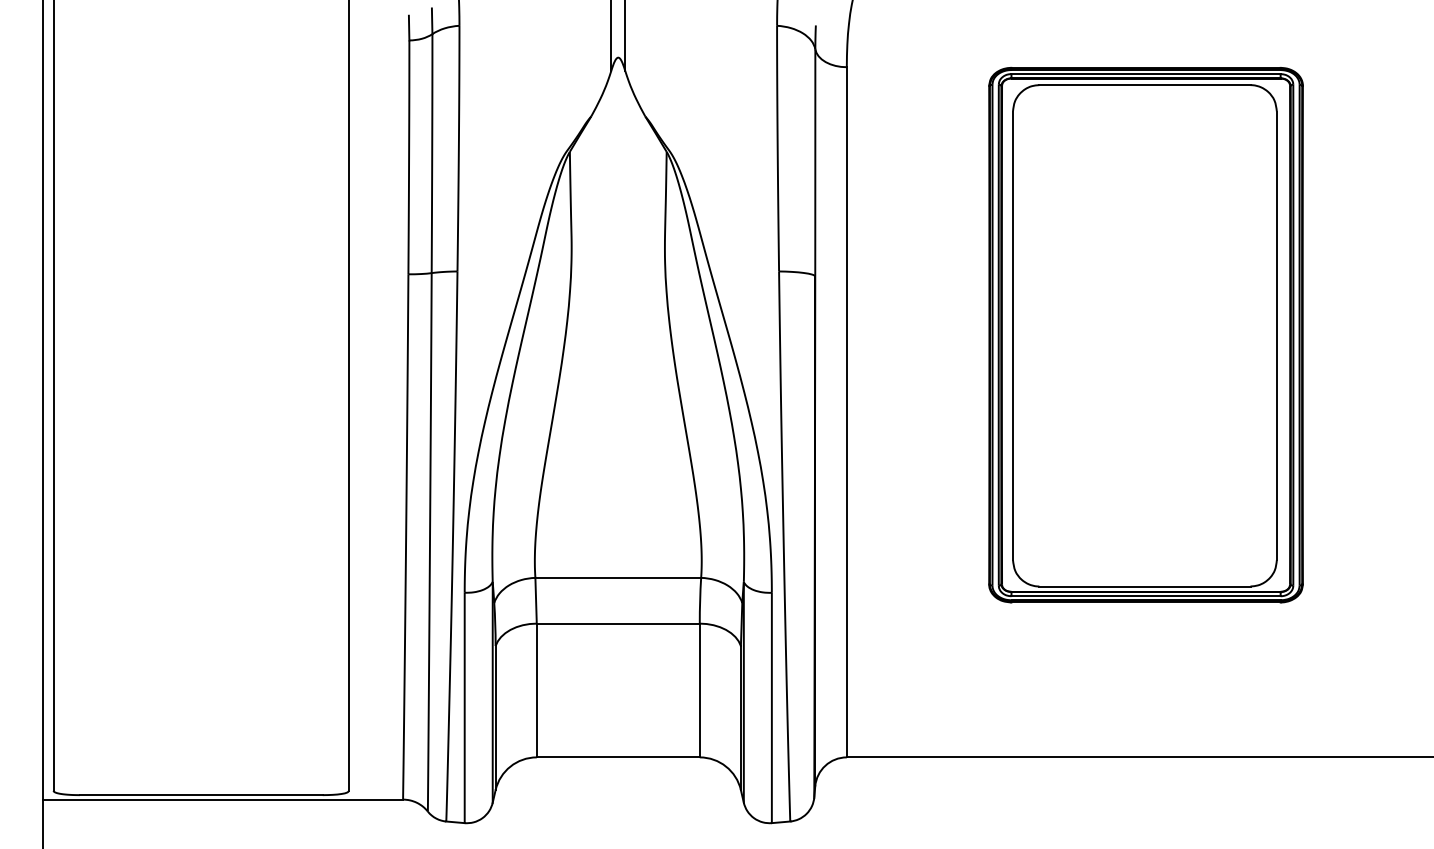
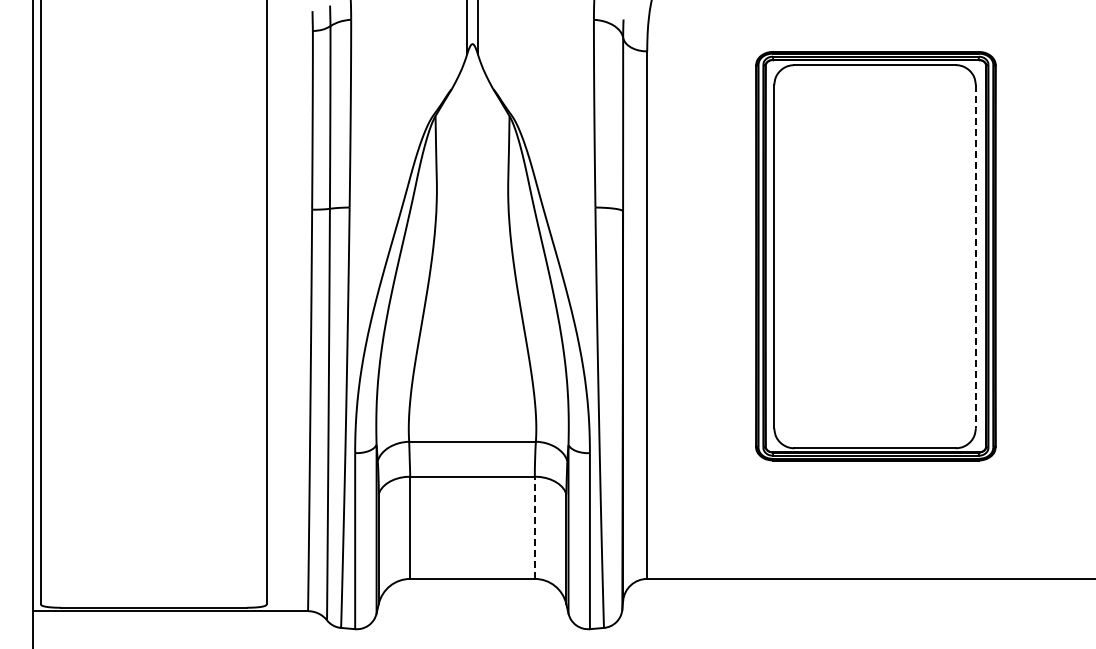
line: (1276, 336) -> (975, 257), solid -> dashed
line: (699, 690) -> (534, 527), solid -> dashed

